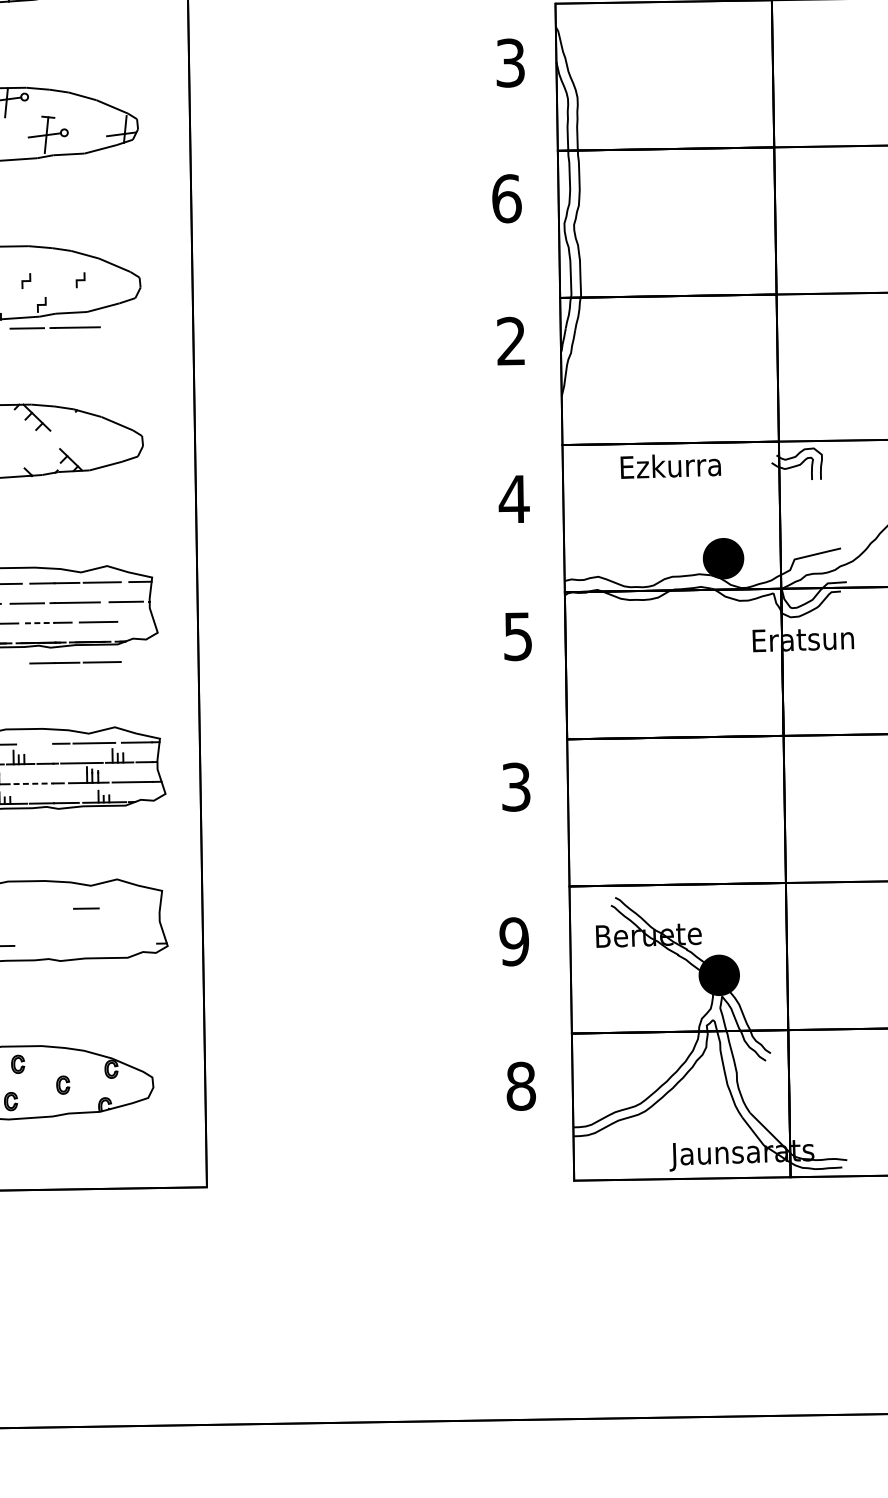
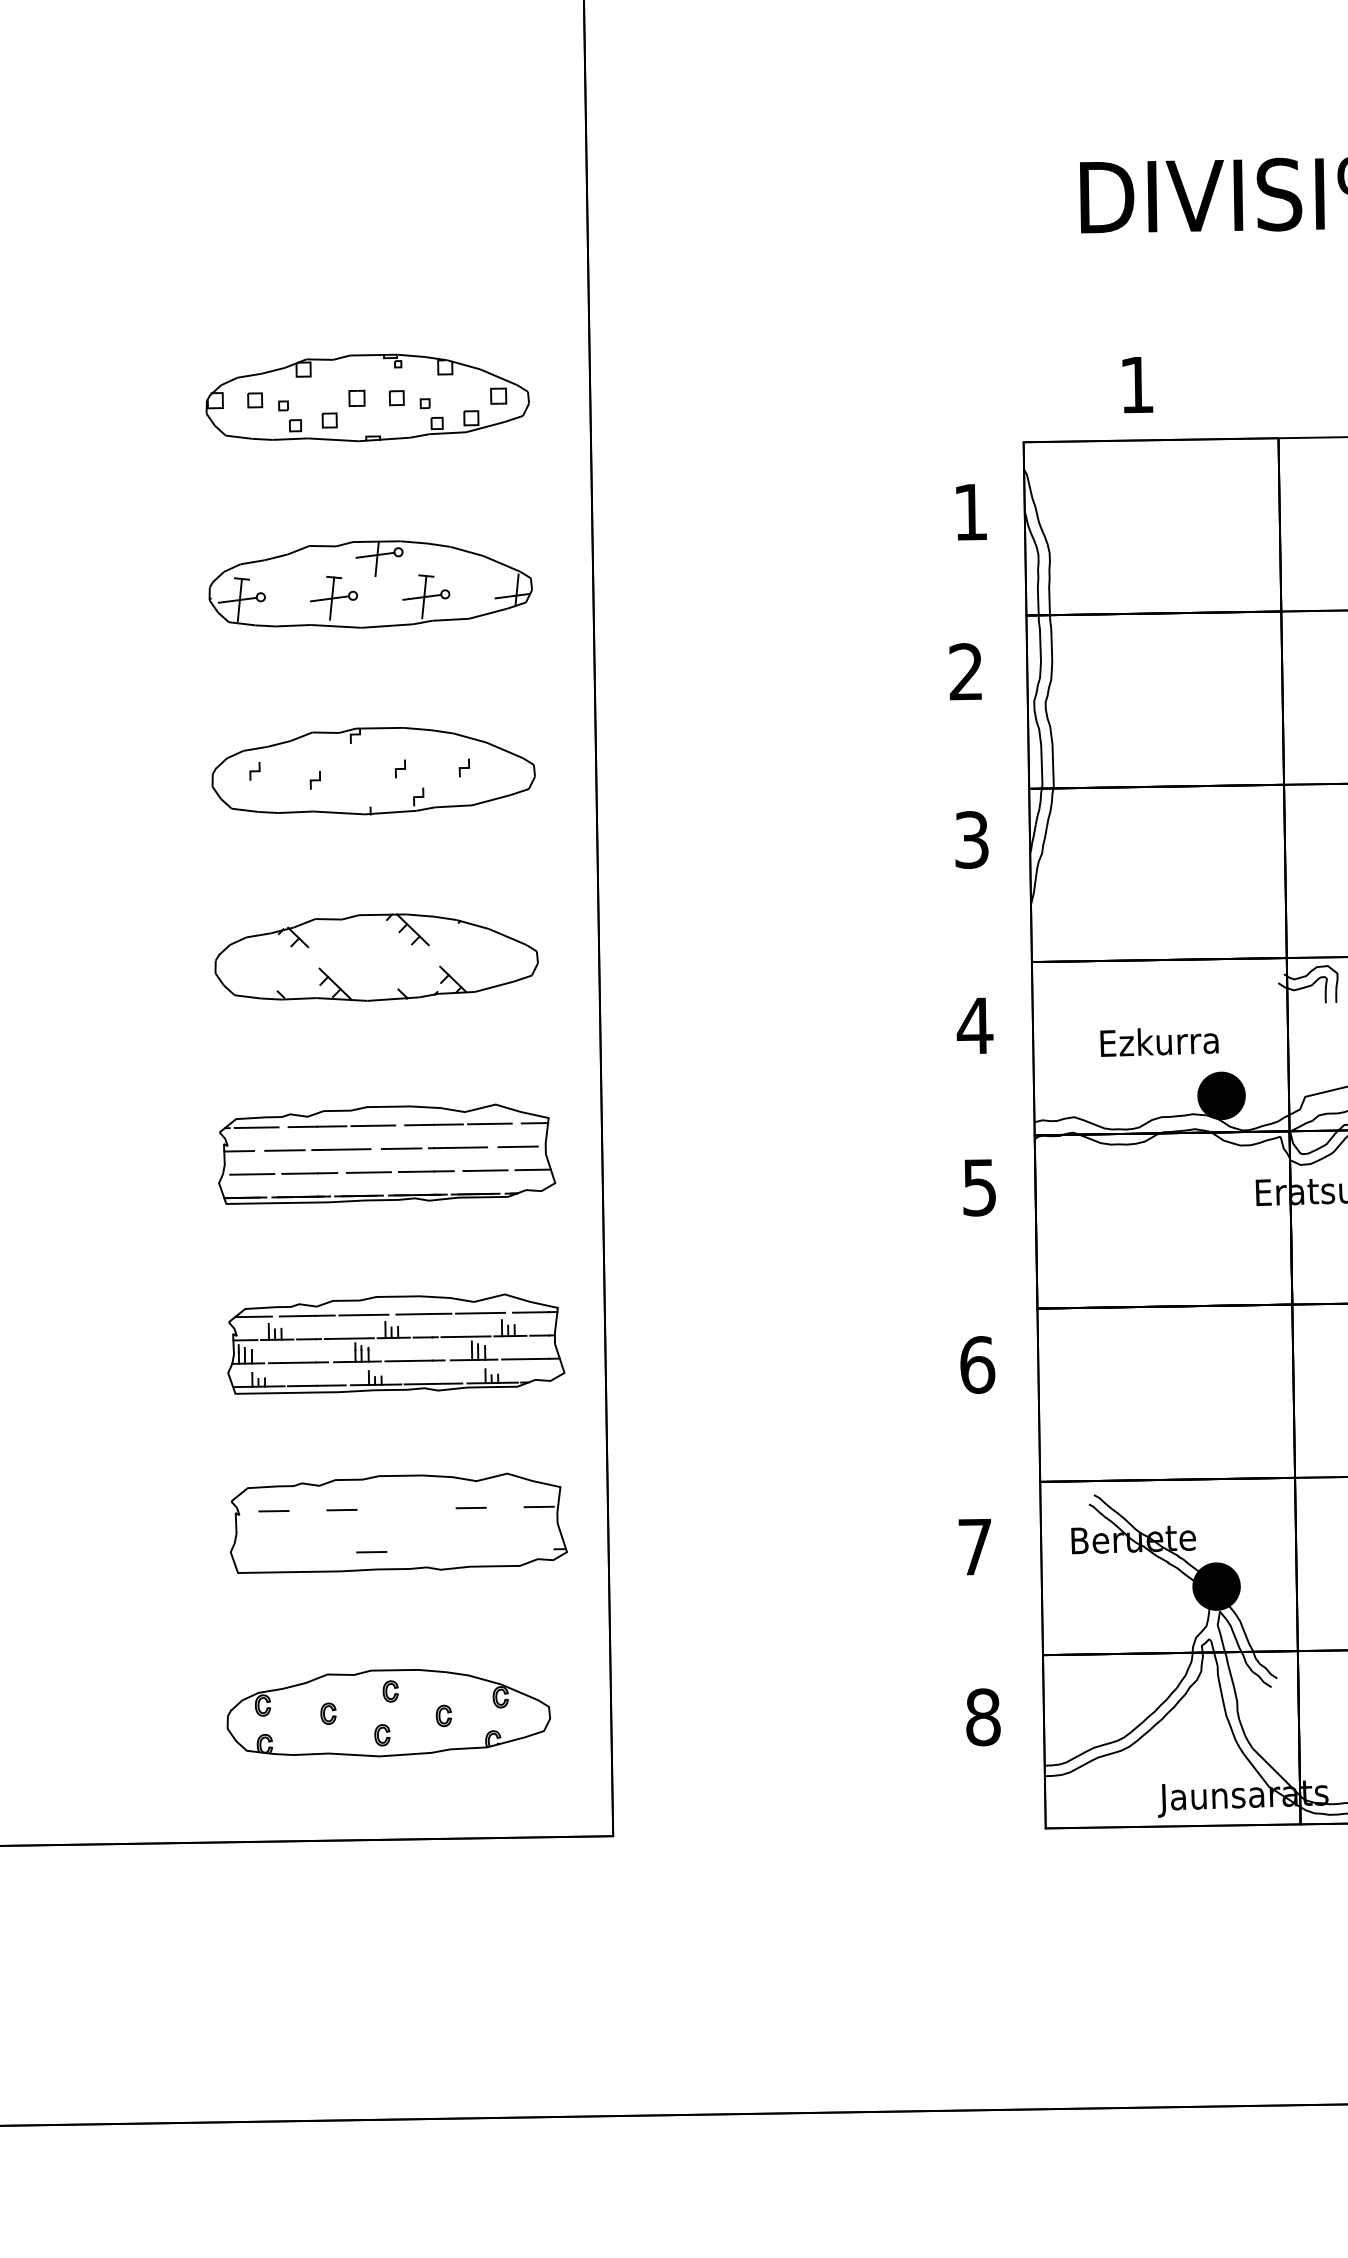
text: (510, 63) -> (970, 512), 3 -> 1
text: (506, 198) -> (966, 671), 6 -> 2
line: (55, 327) -> (434, 823), removed
text: (511, 341) -> (971, 840), 2 -> 3
text: (670, 466) -> (1159, 1042), moved
line: (138, 621) -> (532, 1169), added
line: (39, 622) -> (416, 1171), dashed -> solid
line: (75, 662) -> (458, 1218), removed
line: (38, 743) -> (414, 1313), added
line: (33, 783) -> (409, 1360), dashed -> solid
text: (516, 787) -> (977, 1365), 3 -> 6
line: (143, 907) -> (538, 1506), added
text: (513, 942) -> (974, 1547), 9 -> 7

